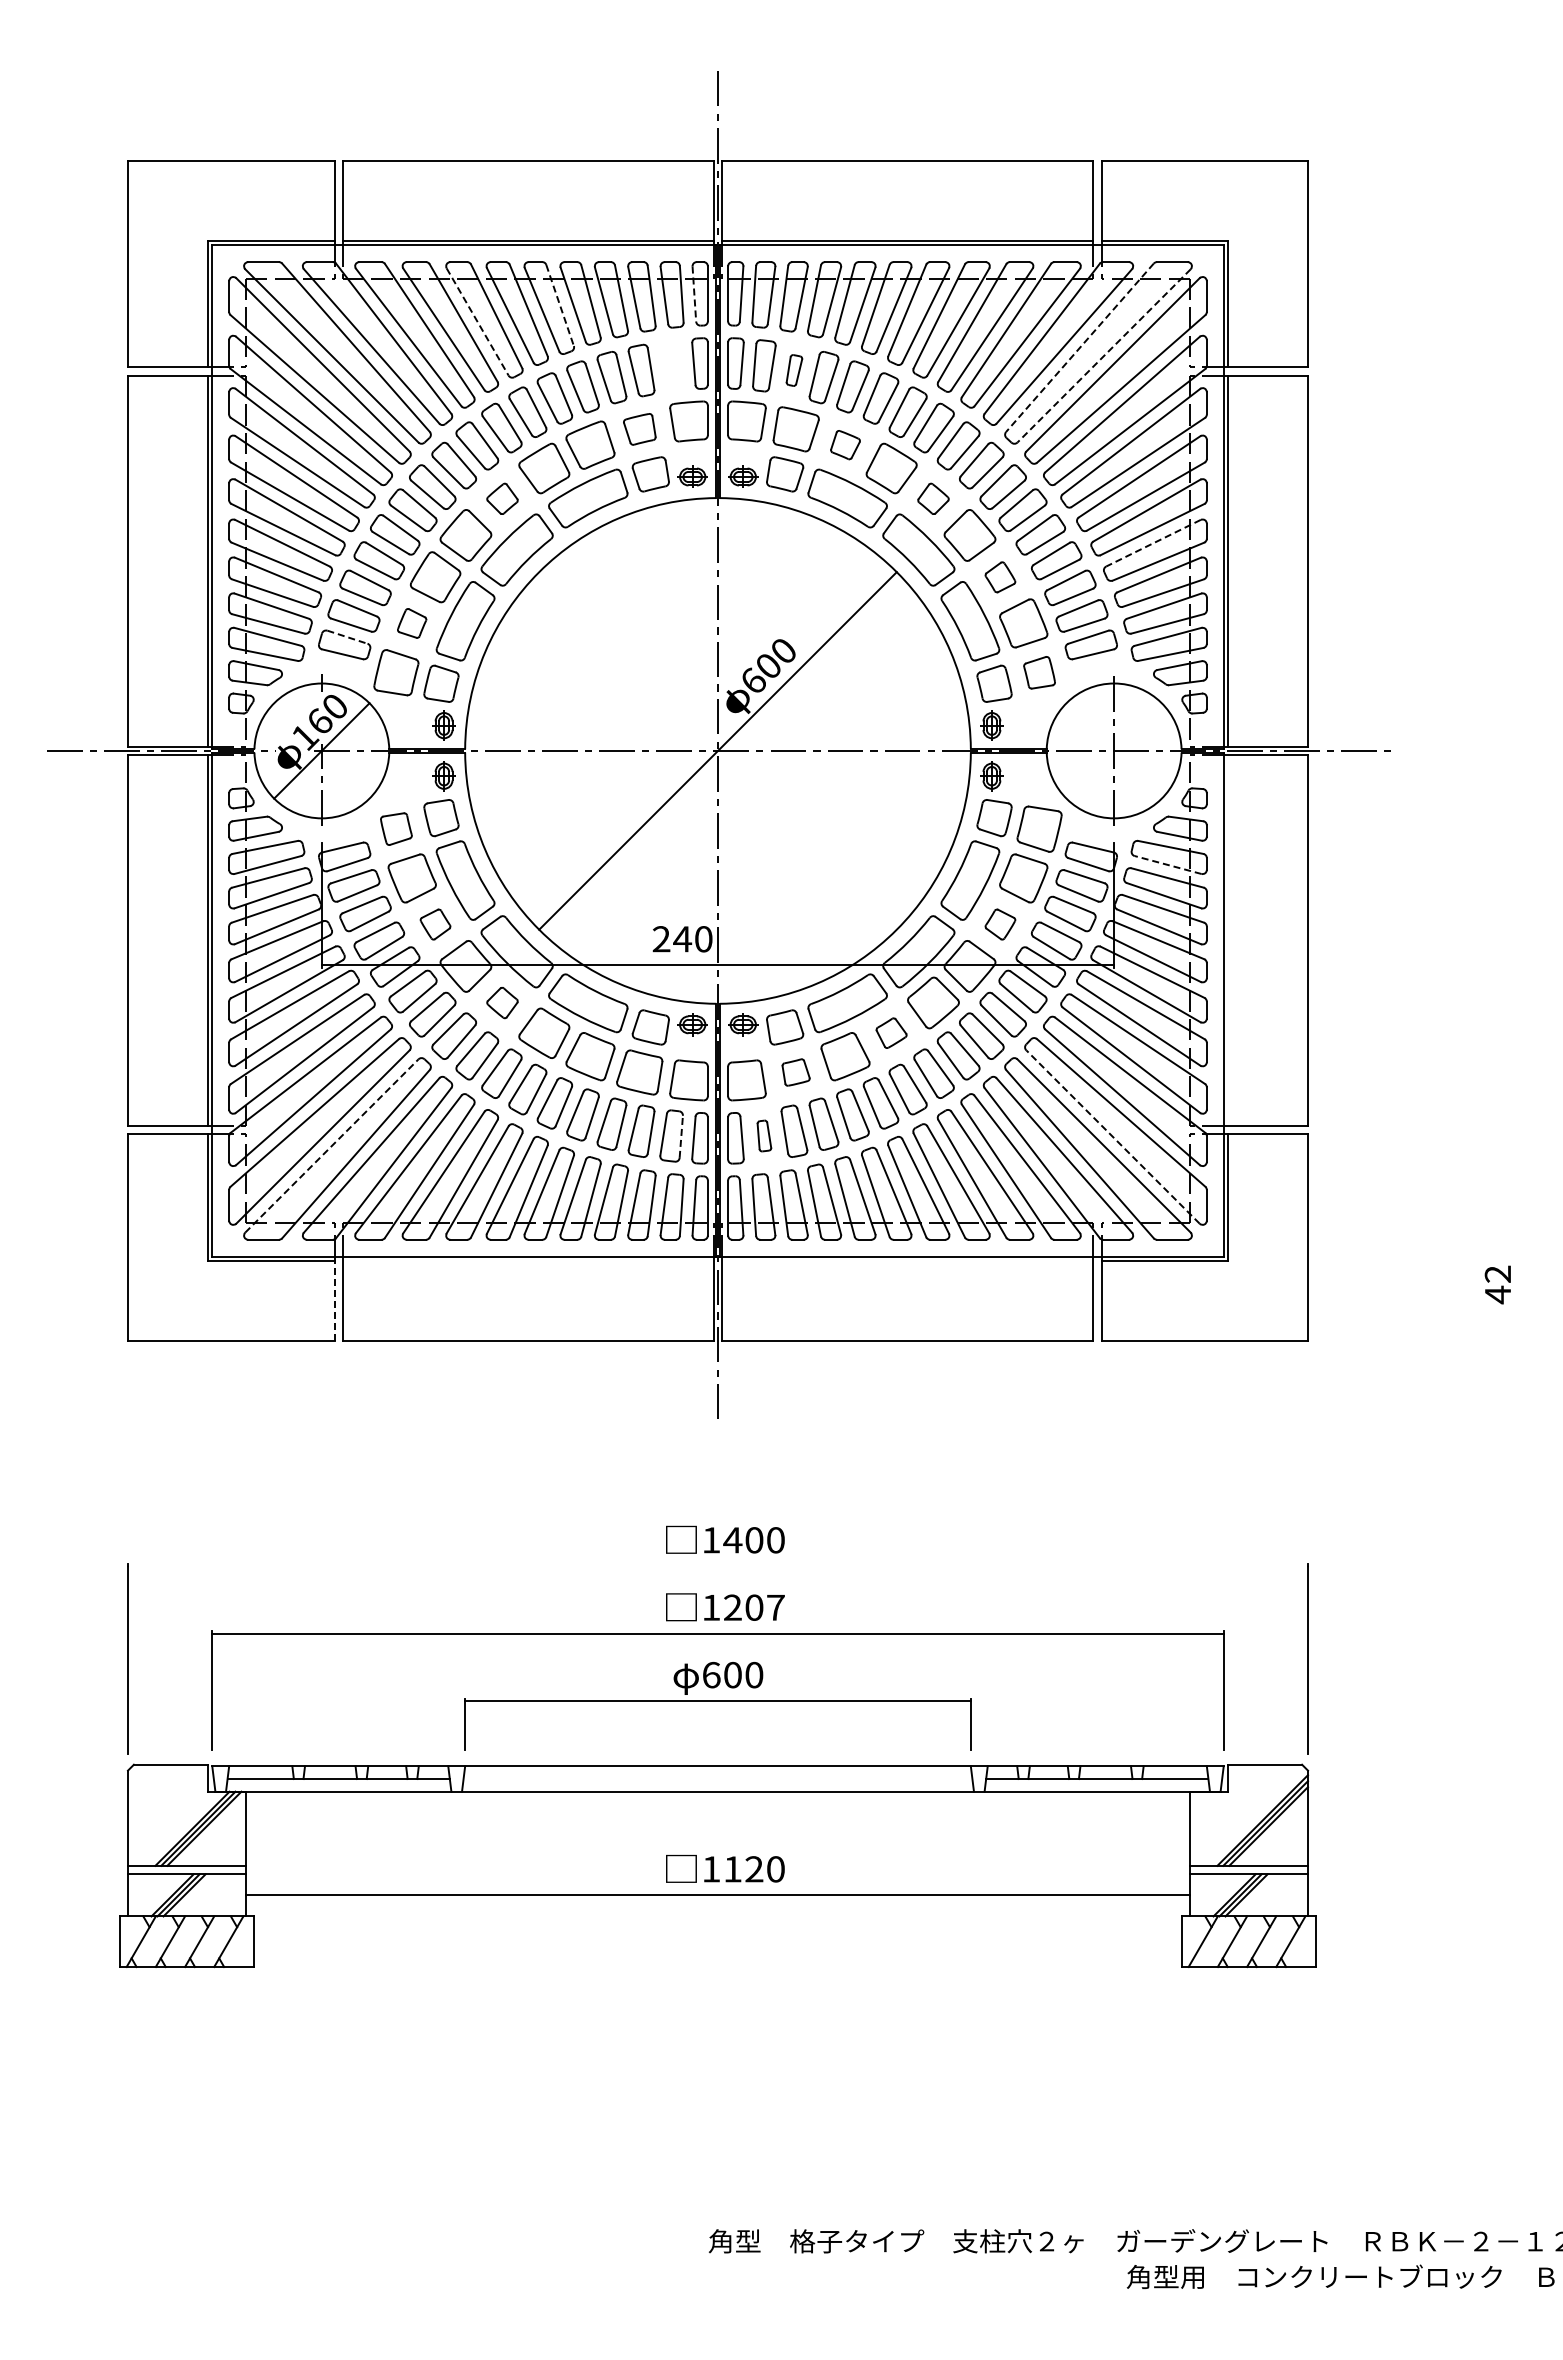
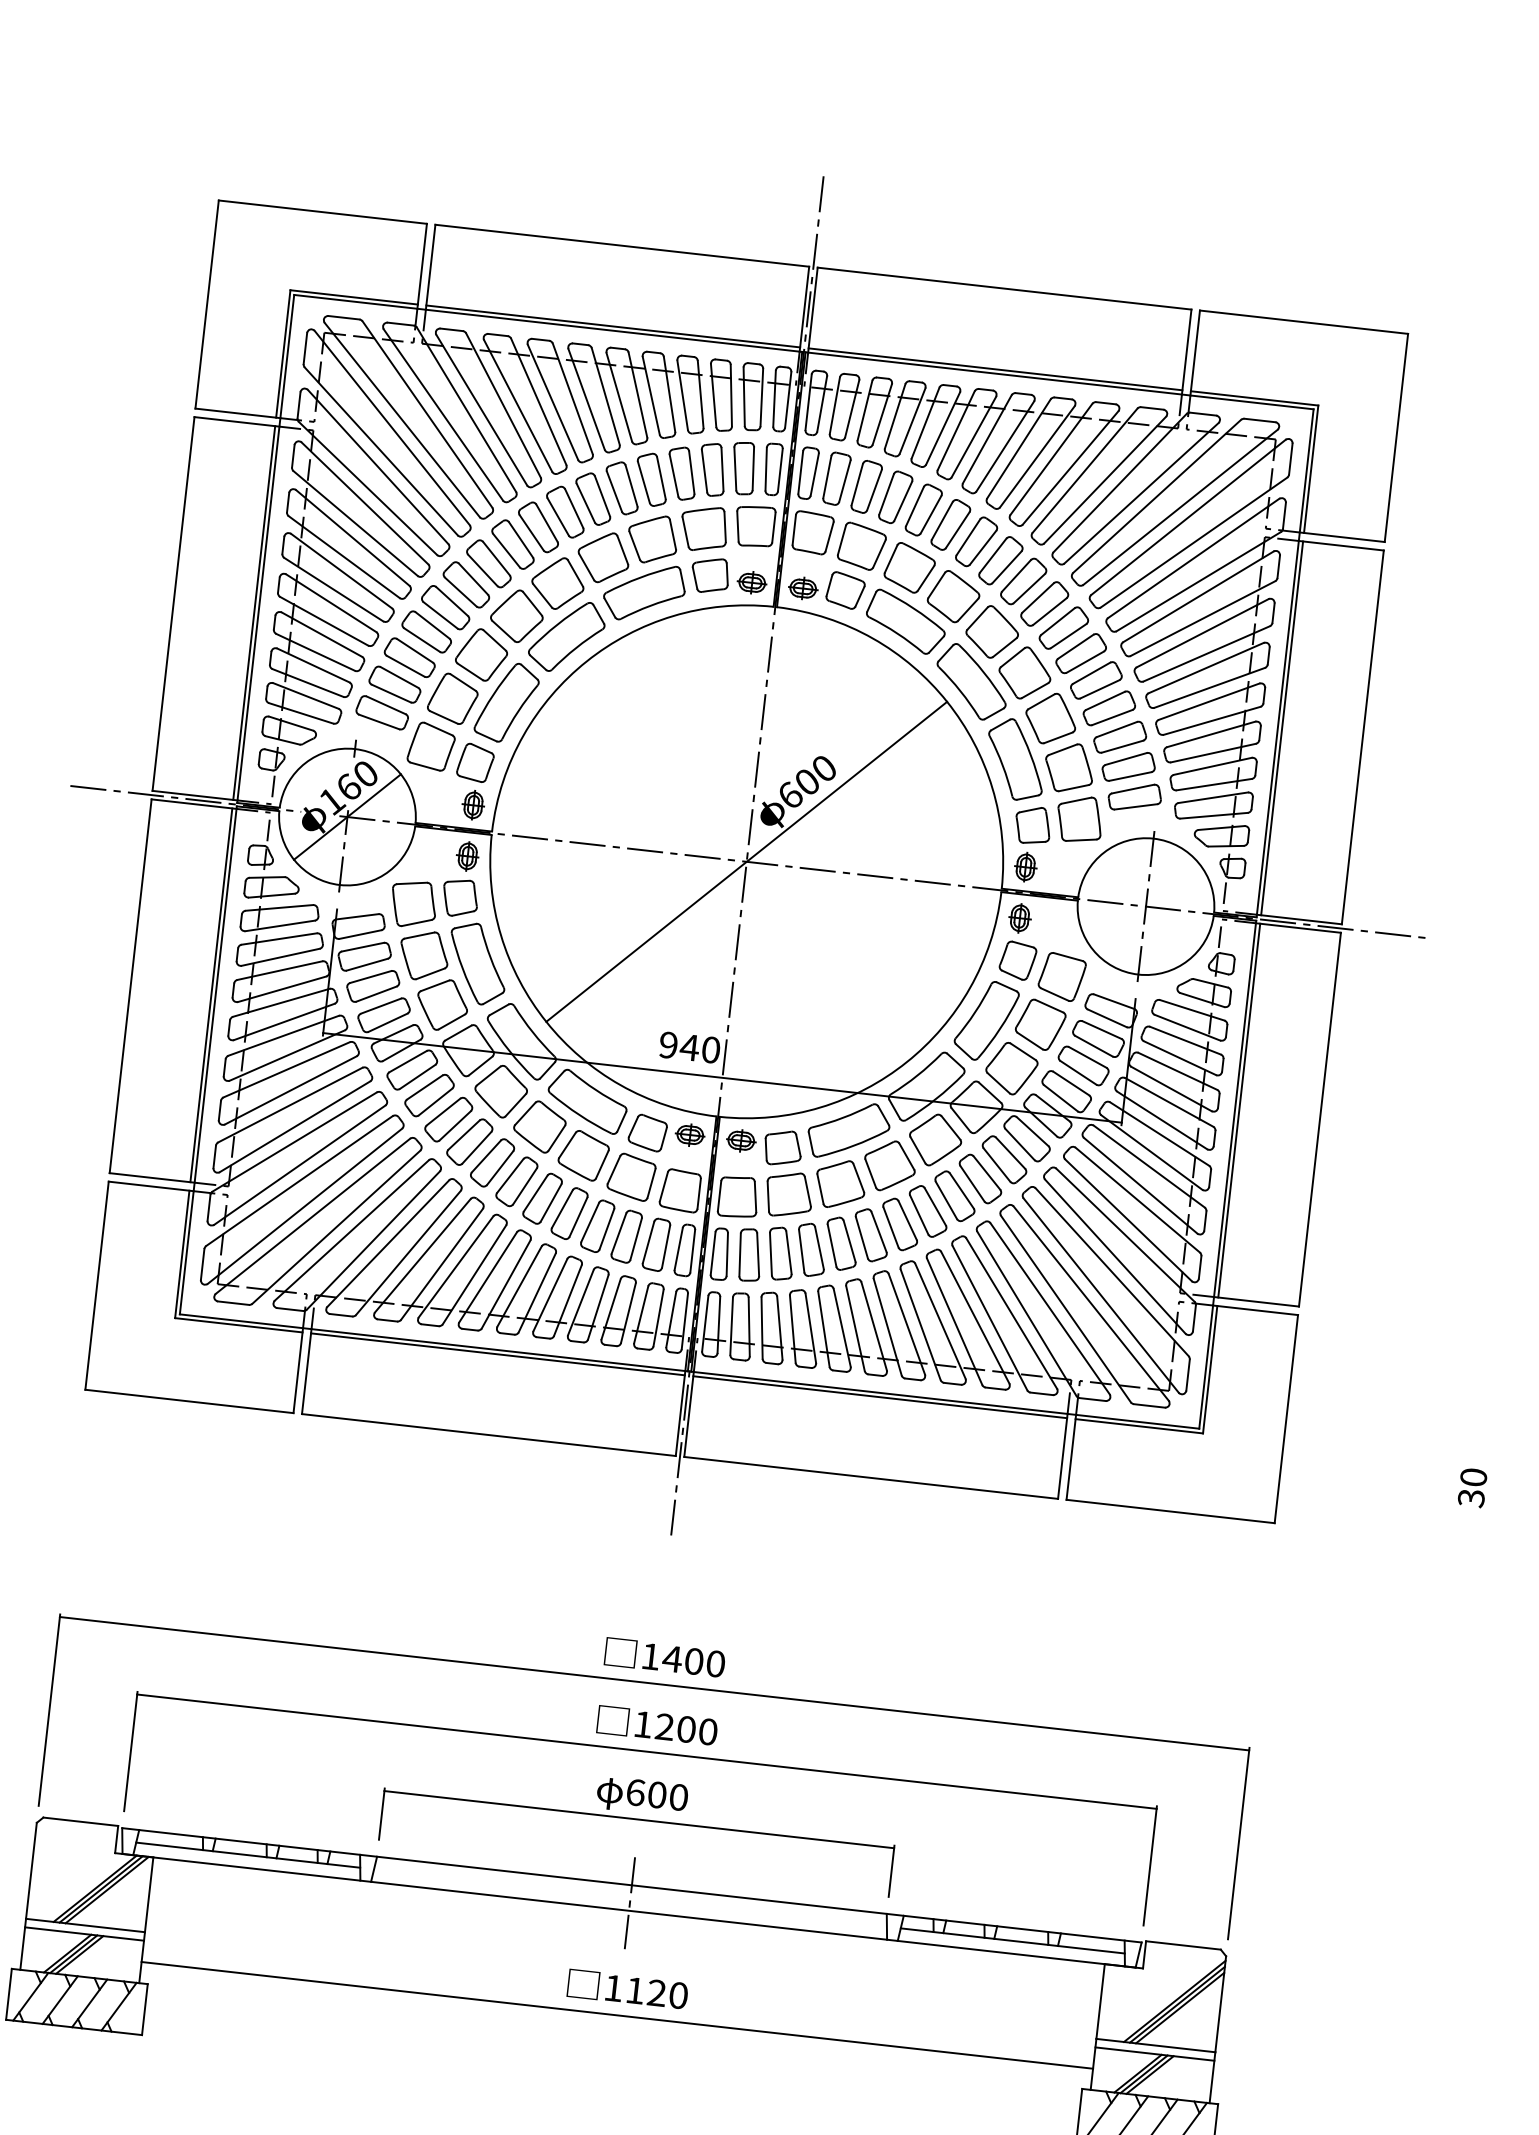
line: (694, 294) -> (774, 399), dashed -> solid
line: (560, 305) -> (638, 395), dashed -> solid
line: (477, 322) -> (552, 402), dashed -> solid
line: (1079, 348) -> (1156, 497), dashed -> solid
line: (1104, 355) -> (1180, 506), dashed -> solid
part: (671, 365) -> (743, 468), added
part: (794, 370) -> (866, 487), size x1.67
part: (639, 429) -> (703, 528), size x1.43
part: (845, 444) -> (909, 567), size x1.67
part: (502, 498) -> (558, 583), size x1.67
part: (933, 498) -> (992, 631), size x1.67
line: (1153, 543) -> (1209, 701), dashed -> solid
part: (1000, 577) -> (1051, 718), size x1.67
part: (411, 623) -> (452, 698), size x1.67
line: (347, 637) -> (386, 705), dashed -> solid
part: (1039, 672) -> (1079, 819), size x1.43
part: (396, 828) -> (413, 903), size x1.43
line: (1168, 865) -> (1187, 1028), dashed -> solid
part: (435, 924) -> (442, 1004), size x1.67
part: (1000, 924) -> (1011, 1068), size x1.67
text: (661, 939) -> (668, 1045), 240 -> 940
line: (1227, 940) -> (1238, 1110), added
part: (502, 1002) -> (501, 1091), size x1.67
part: (891, 1032) -> (889, 1165), size x1.67
part: (795, 1072) -> (788, 1194), size x1.67
part: (764, 1135) -> (750, 1254), size x1.67
line: (681, 1136) -> (666, 1246), dashed -> solid
line: (1113, 1137) -> (1101, 1296), dashed -> solid
line: (331, 1145) -> (312, 1215), dashed -> solid
line: (527, 1260) -> (497, 1353), added
line: (907, 1260) -> (880, 1396), added
text: (1497, 1284) -> (1472, 1487), 42 -> 30
line: (334, 1298) -> (298, 1370), dashed -> solid
line: (718, 1566) -> (655, 1683), added
text: (775, 1607) -> (707, 1731), 1207 -> 1200
line: (718, 1783) -> (630, 1902), added

